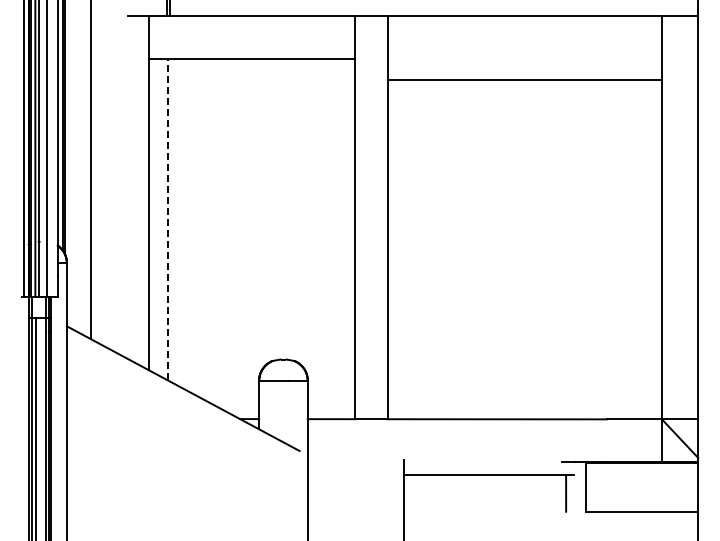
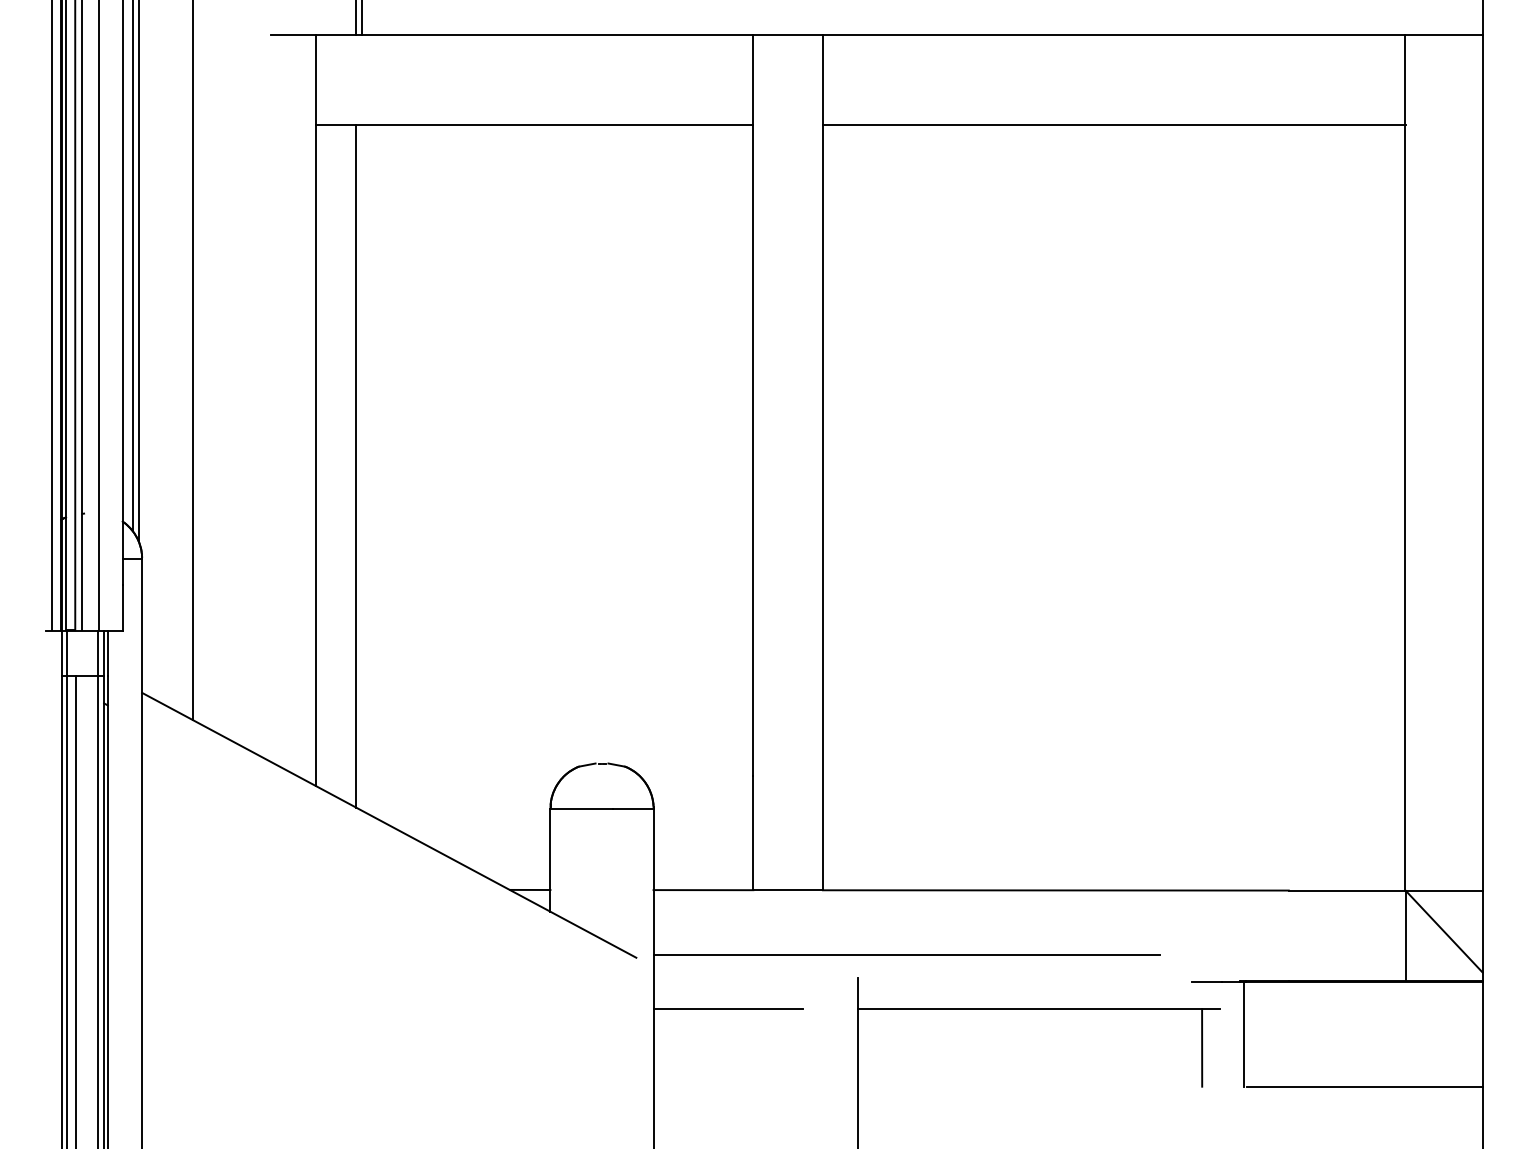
line: (524, 79) -> (1113, 124), moved
line: (167, 219) -> (355, 466), dashed -> solid
line: (426, 449) -> (905, 954), added
line: (342, 475) -> (727, 1009), added

